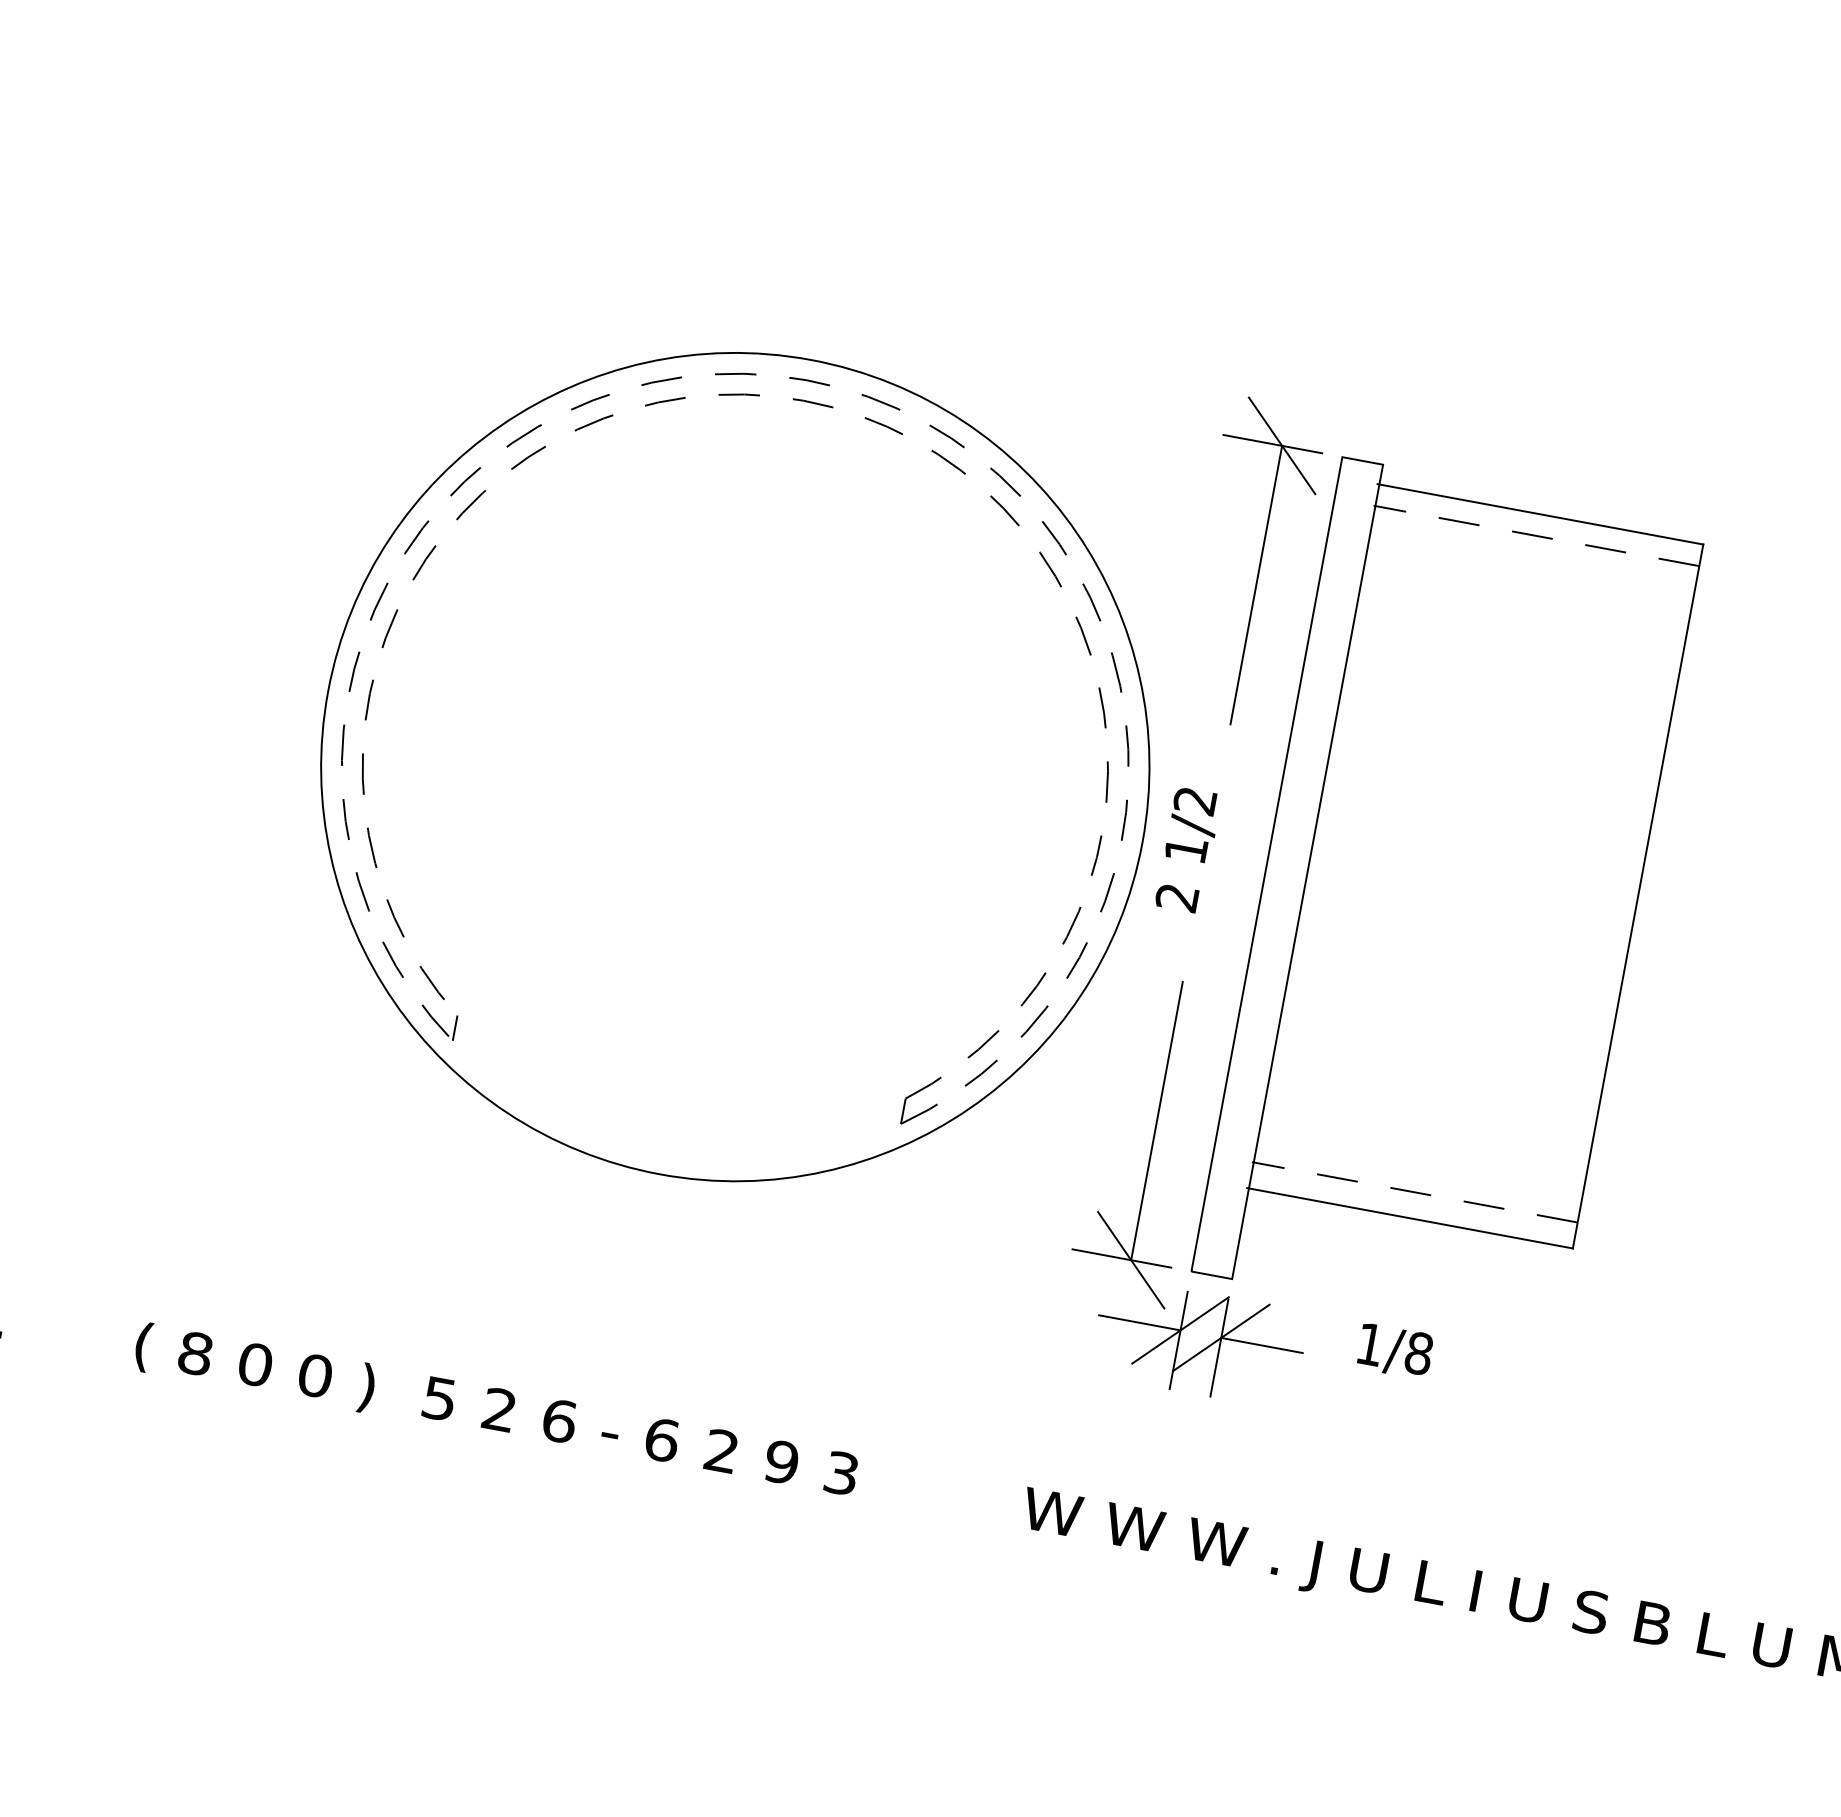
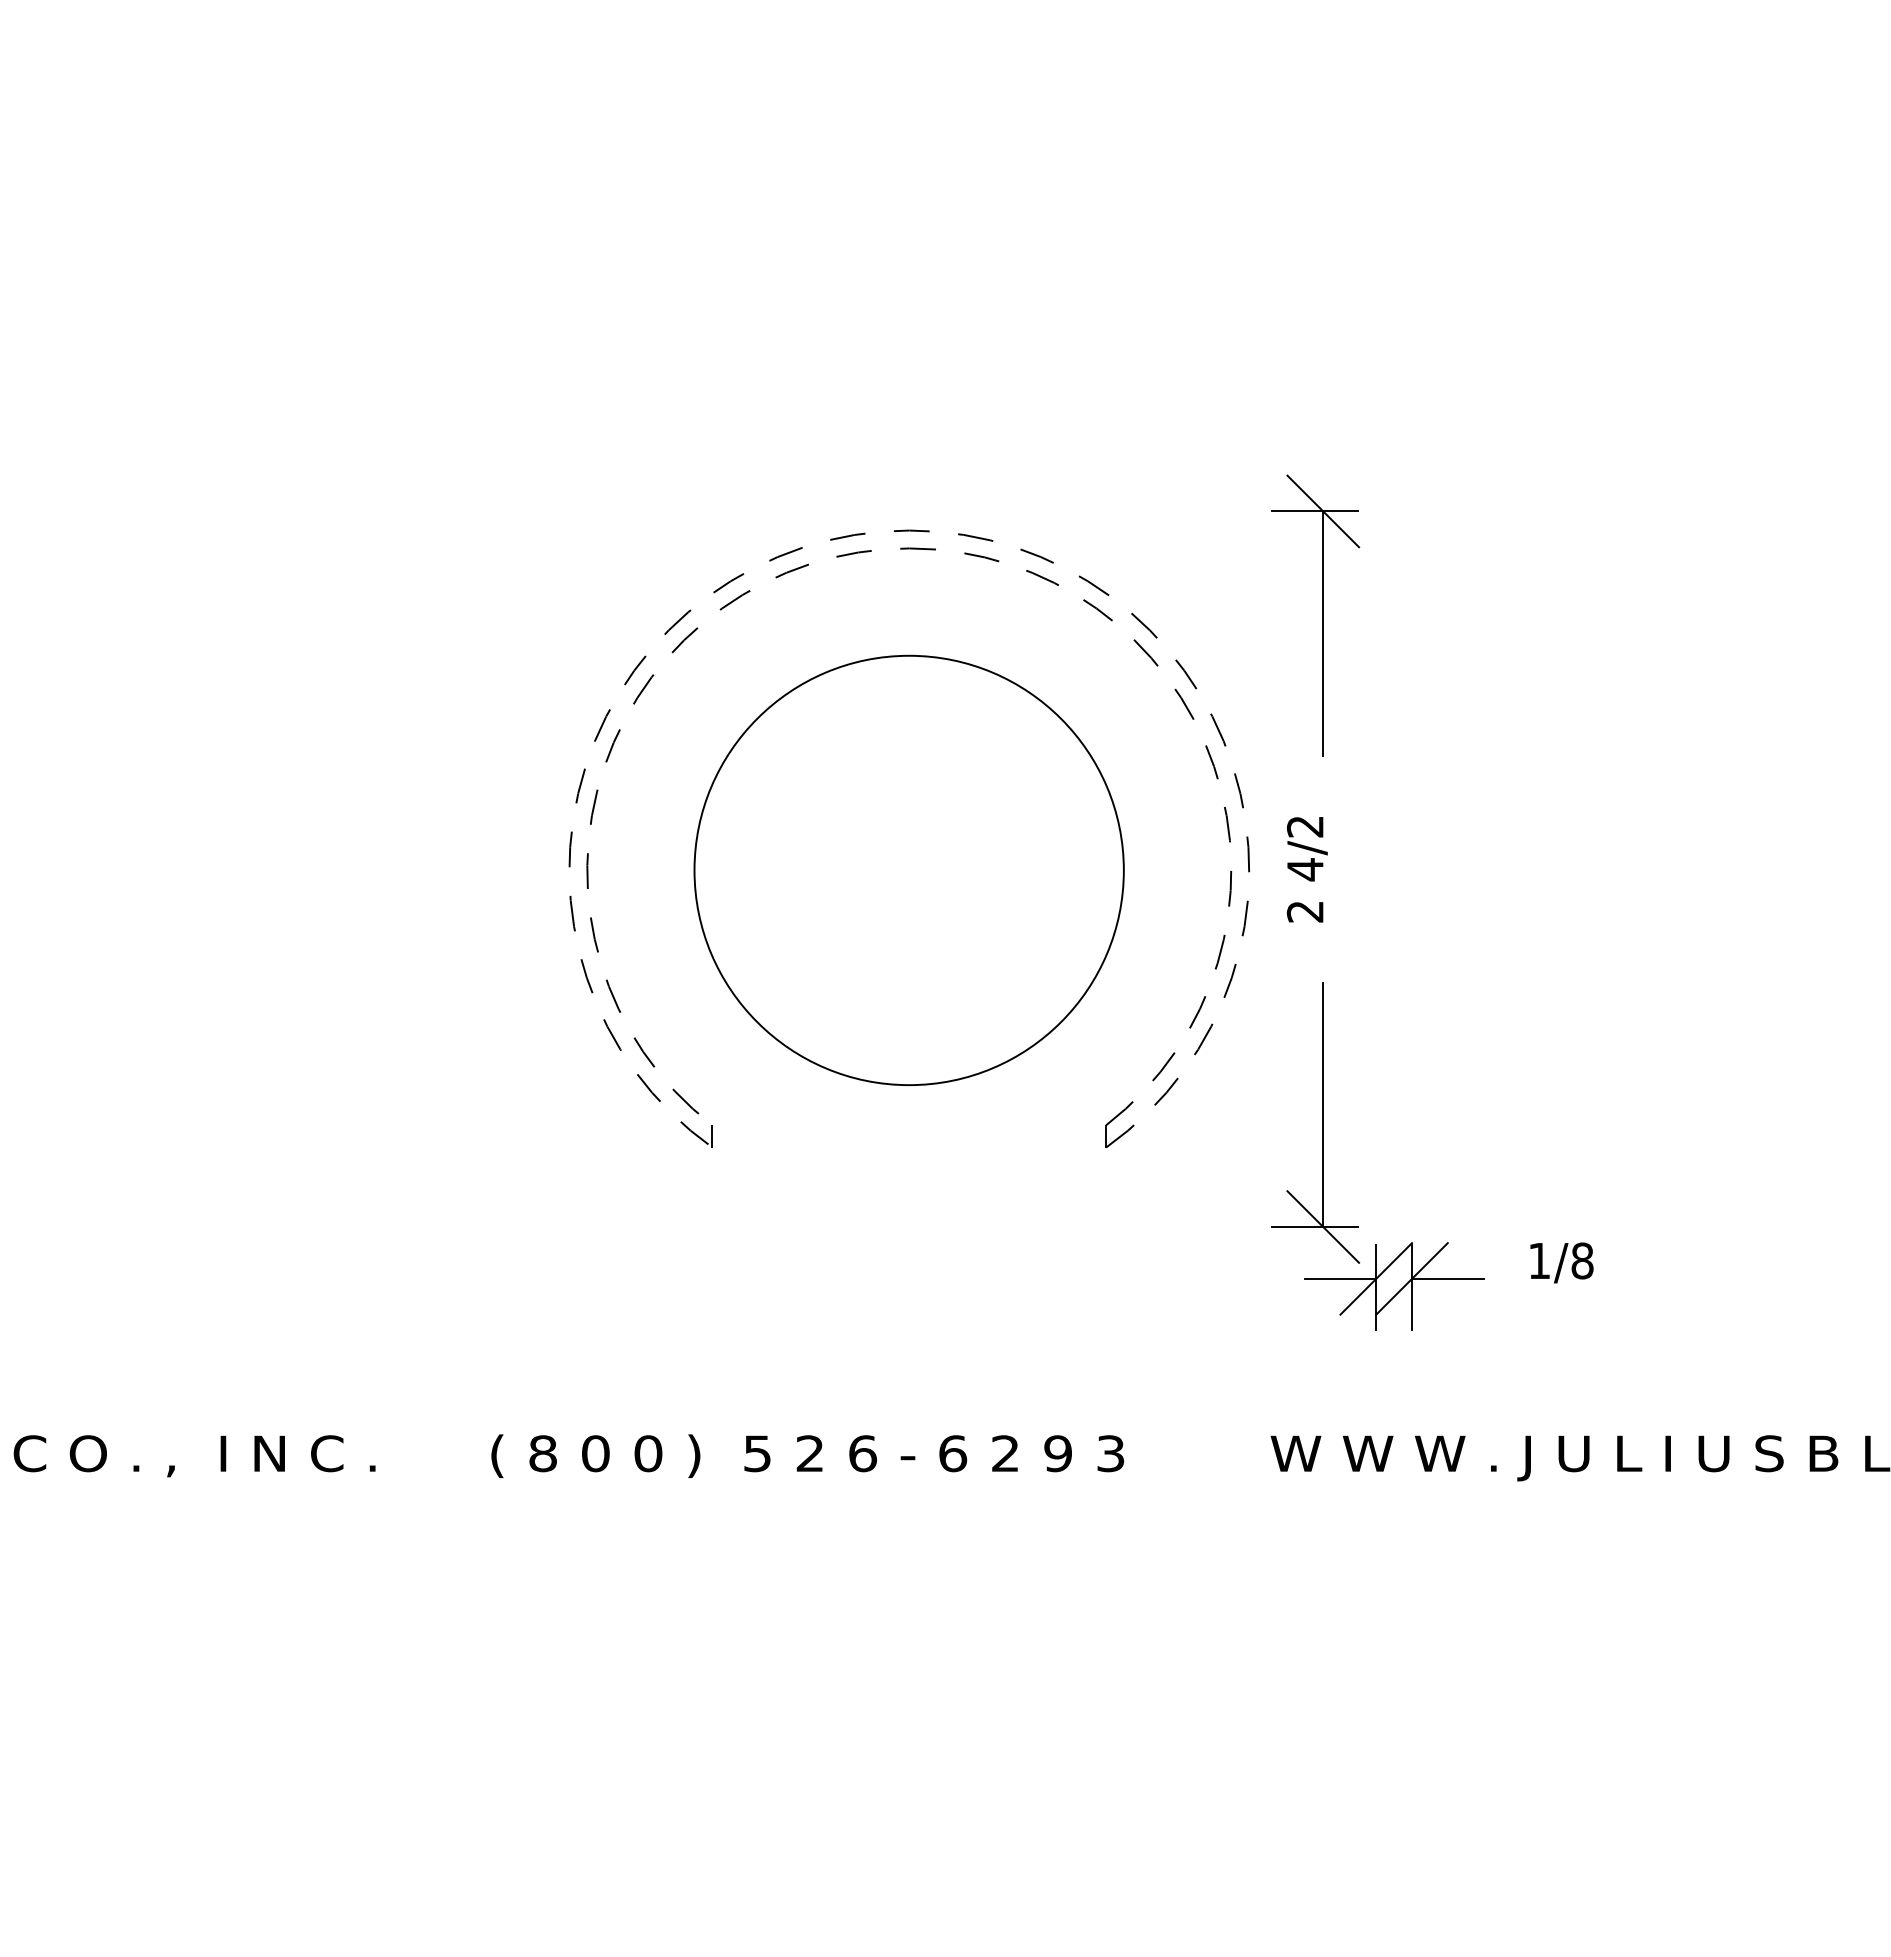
circle: (734, 766) -> (908, 870), size x0.6
text: (1186, 849) -> (1305, 869), 1/2 -> 4/2
part: (1449, 898) -> (1536, 869), removed

